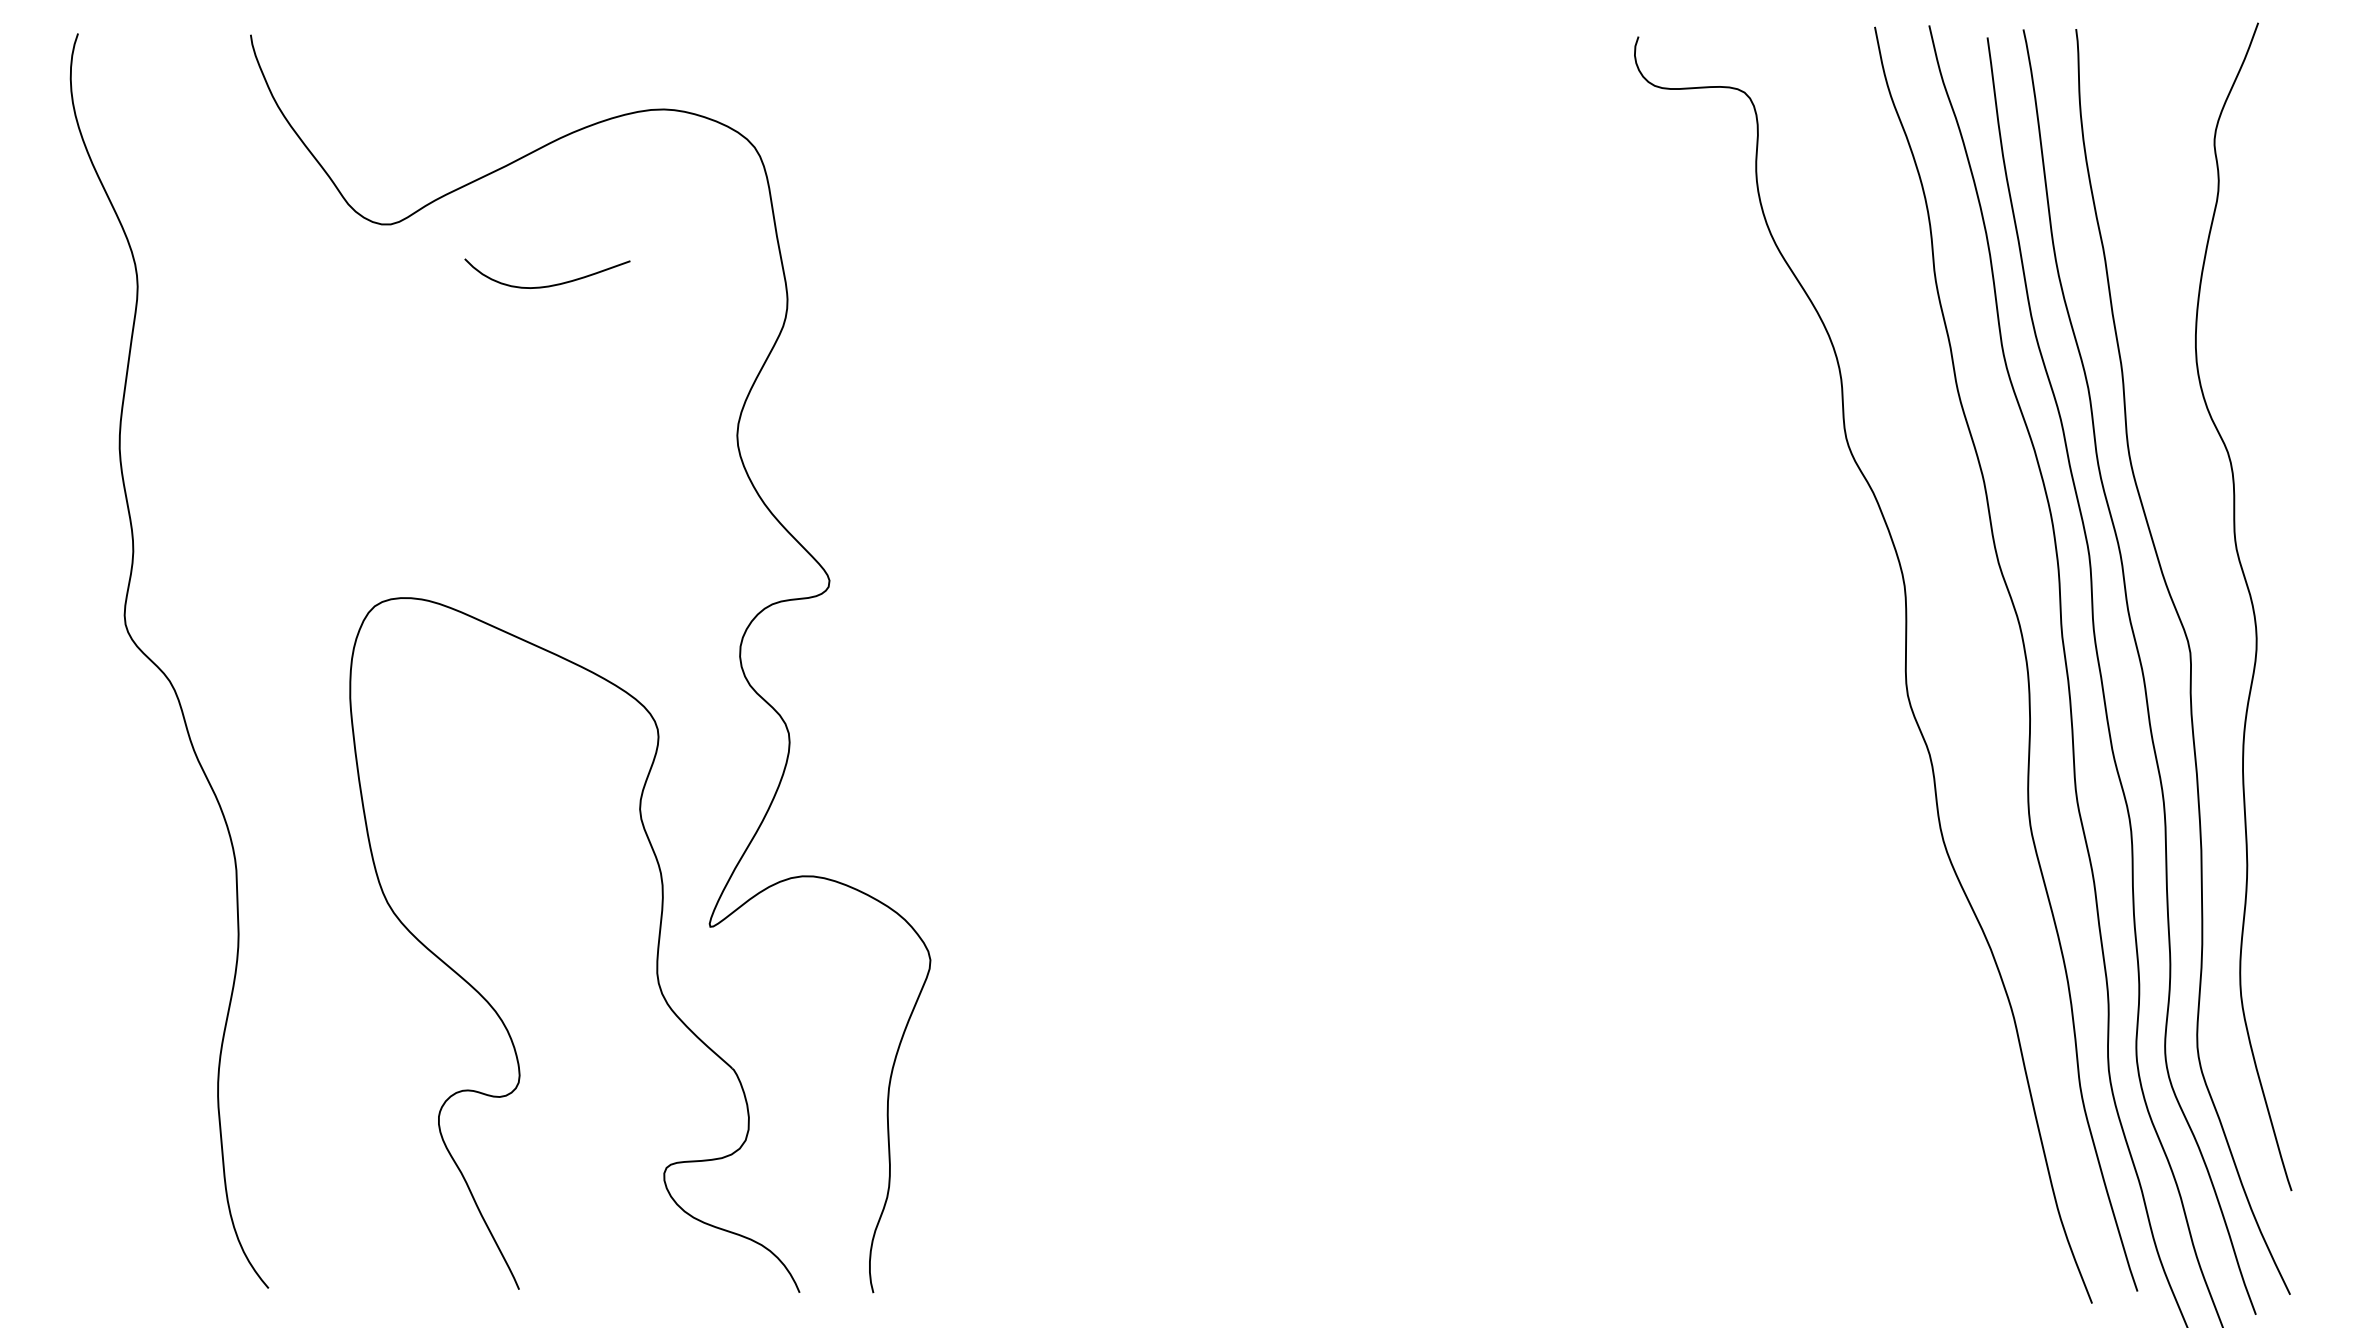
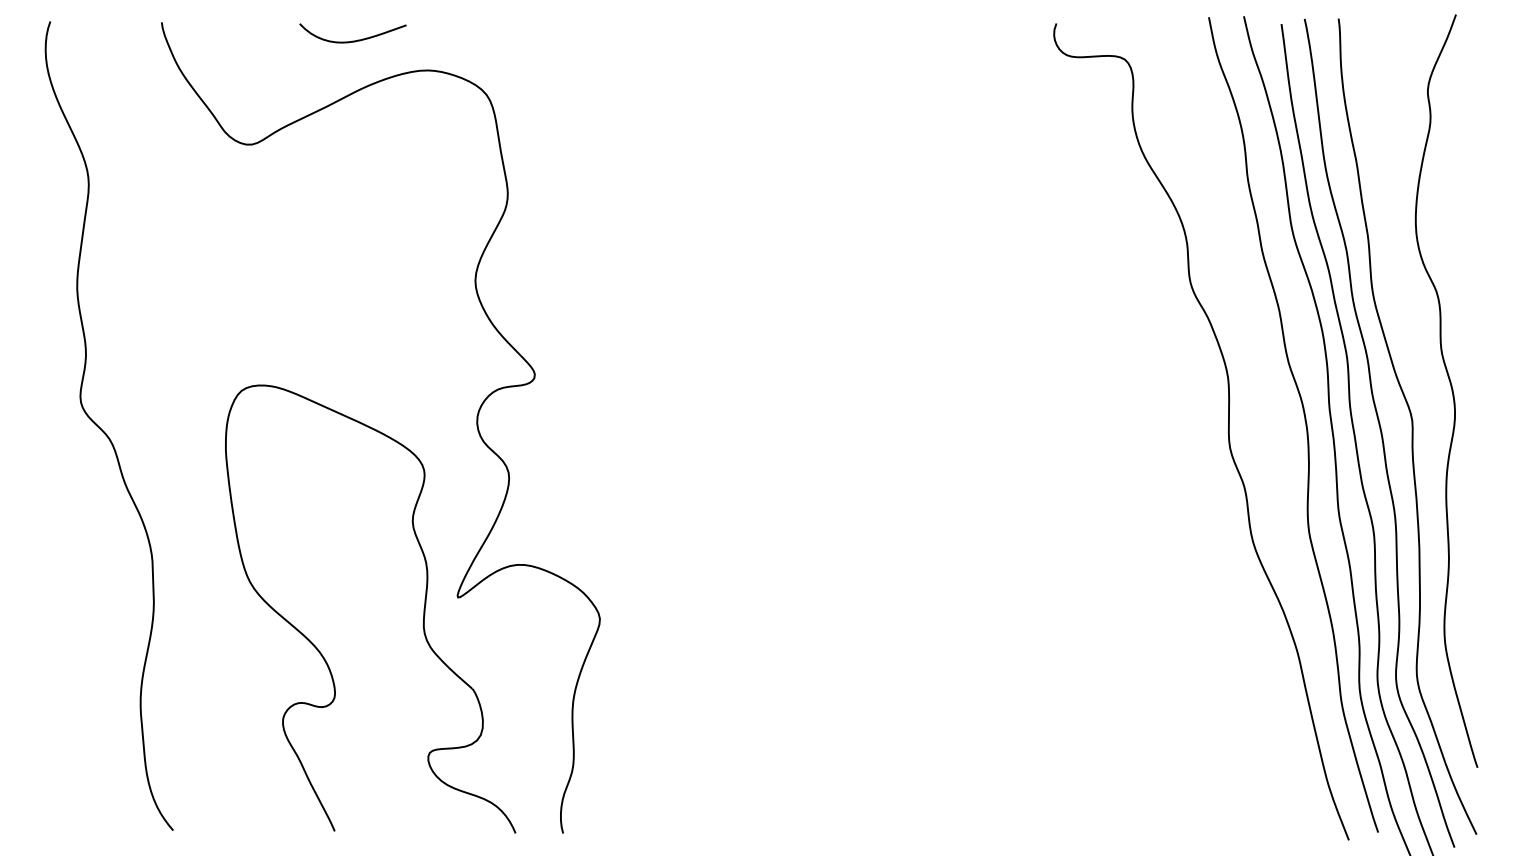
curve: (546, 284) -> (352, 40), moved

